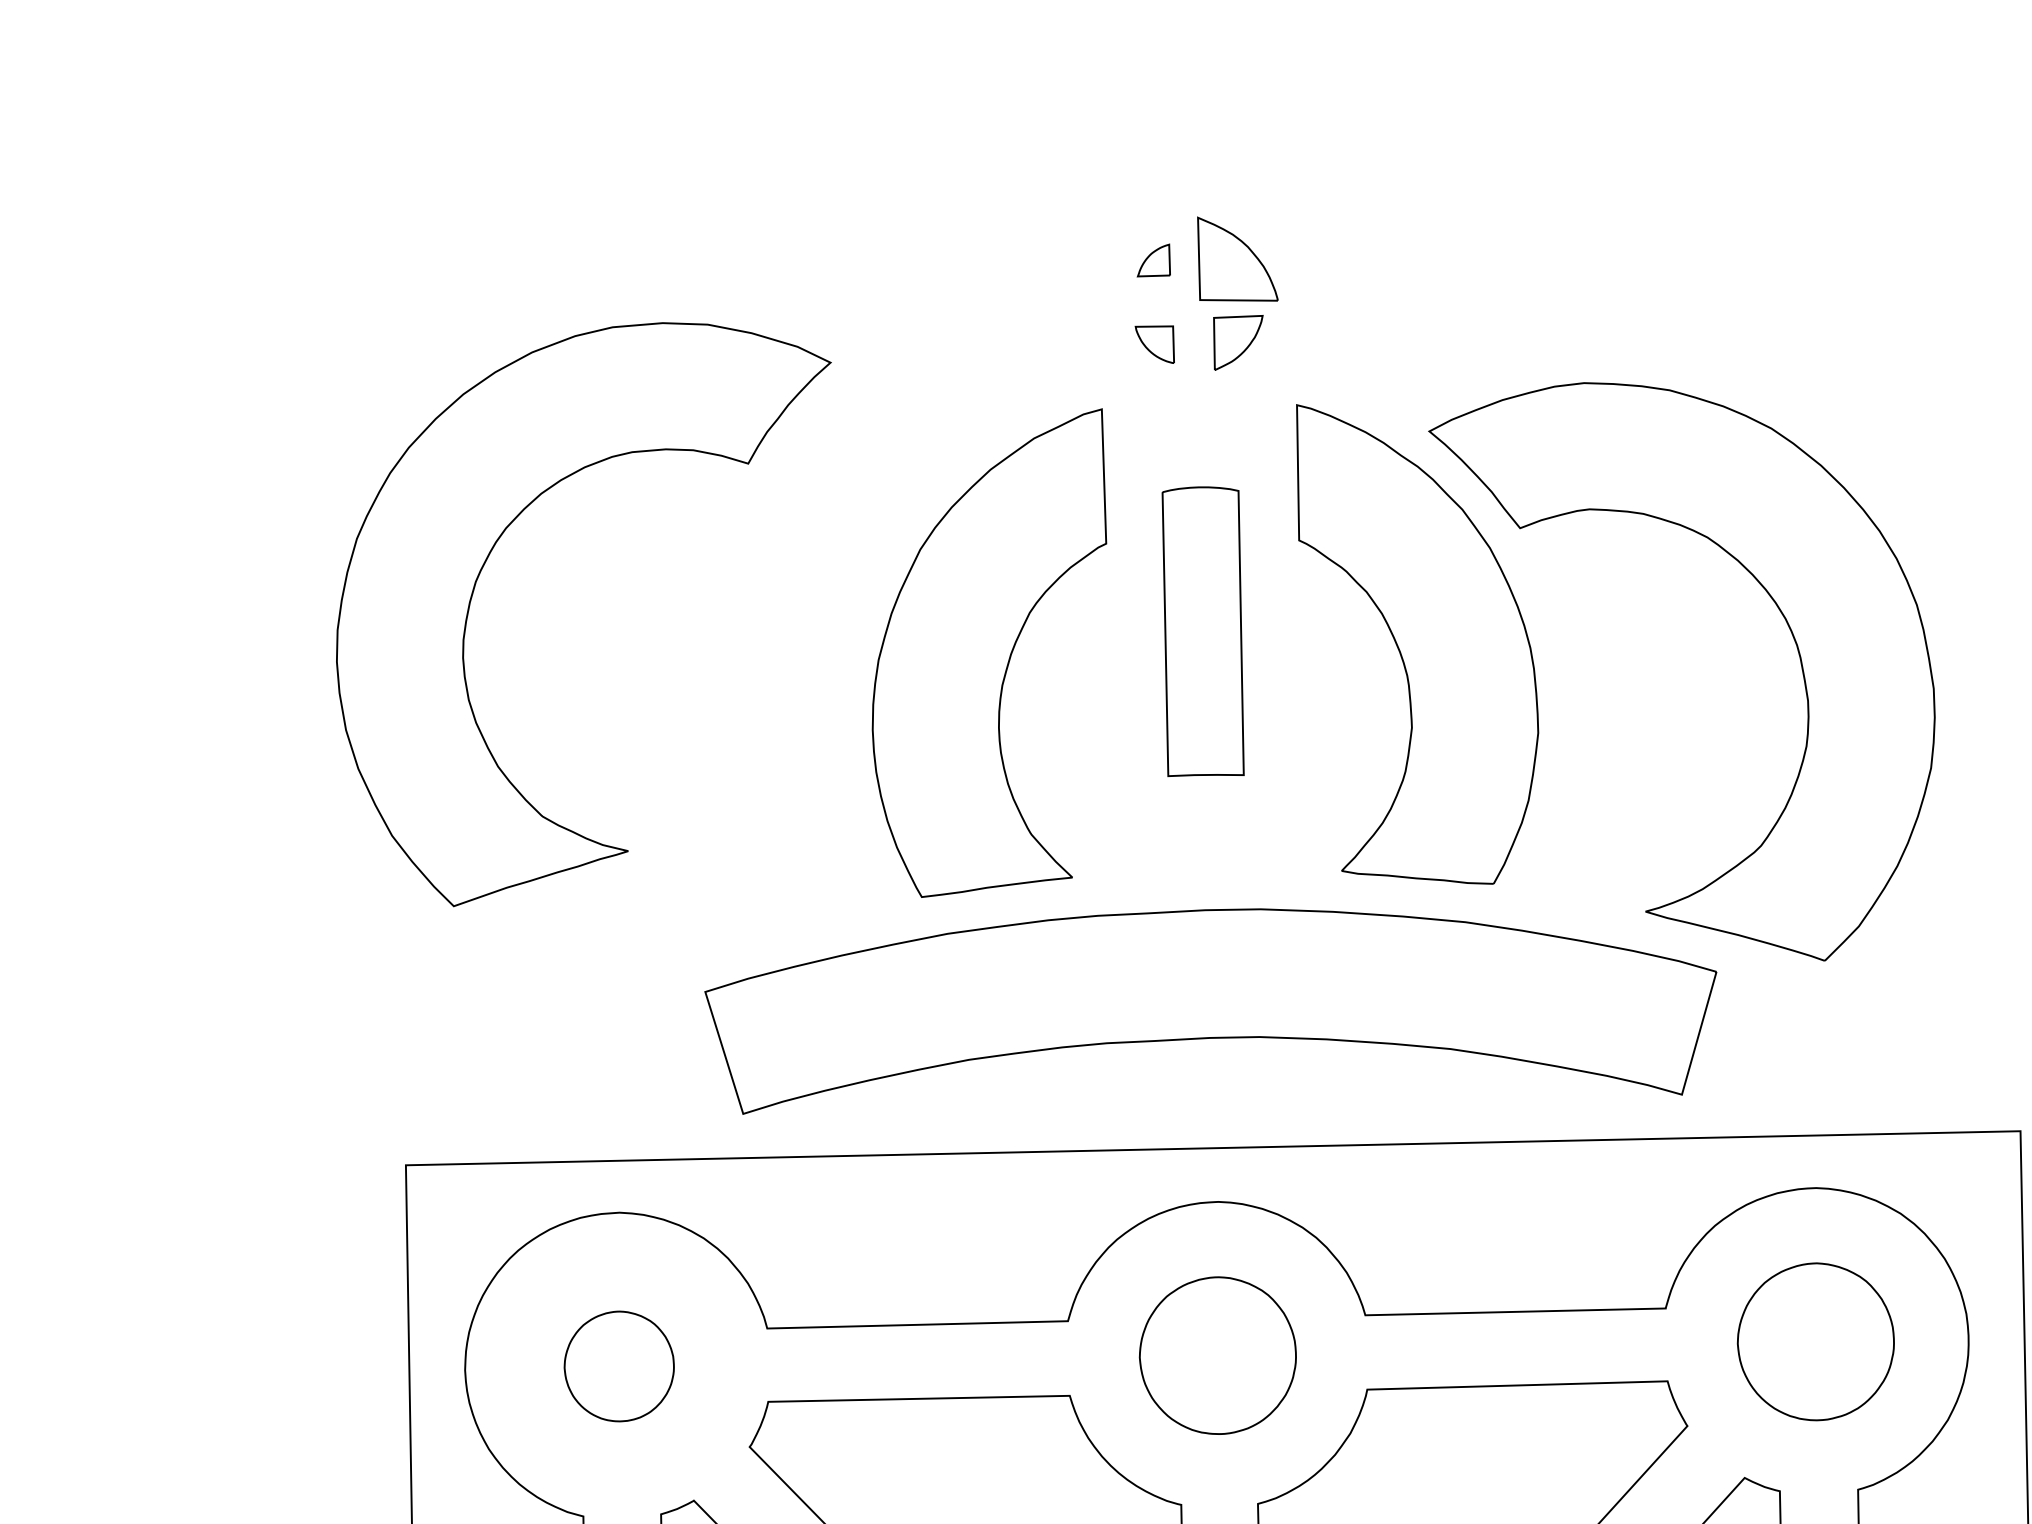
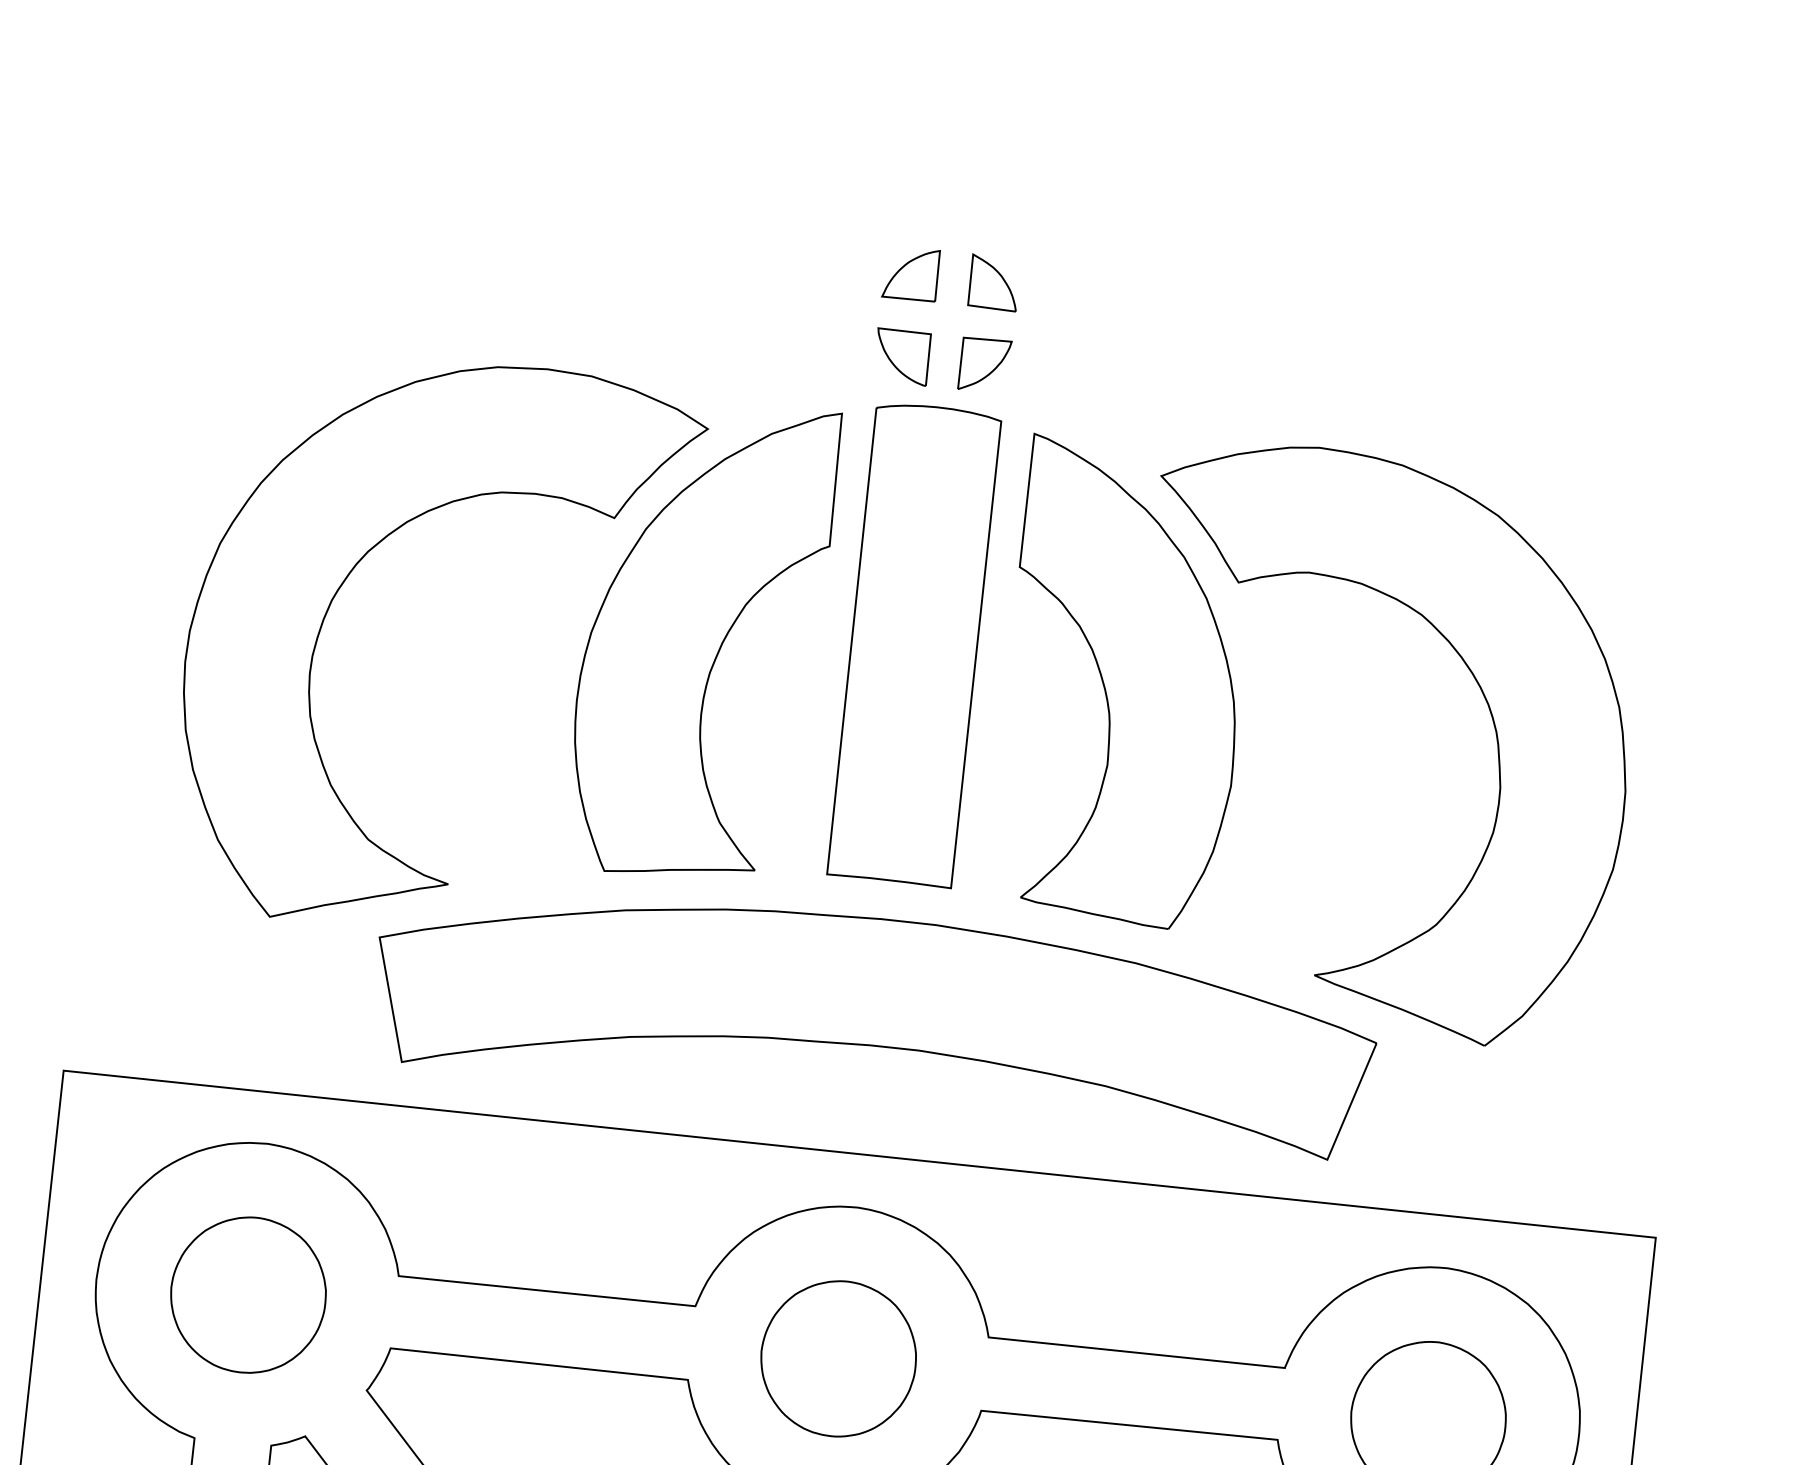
part: (1237, 259) -> (994, 283), size x0.62
part: (1153, 260) -> (911, 273), size x1.67
part: (1154, 344) -> (901, 356), size x1.43
part: (489, 556) -> (348, 577), moved
part: (1202, 631) -> (913, 644), size x1.67
part: (619, 1366) -> (248, 1295), size x1.43

